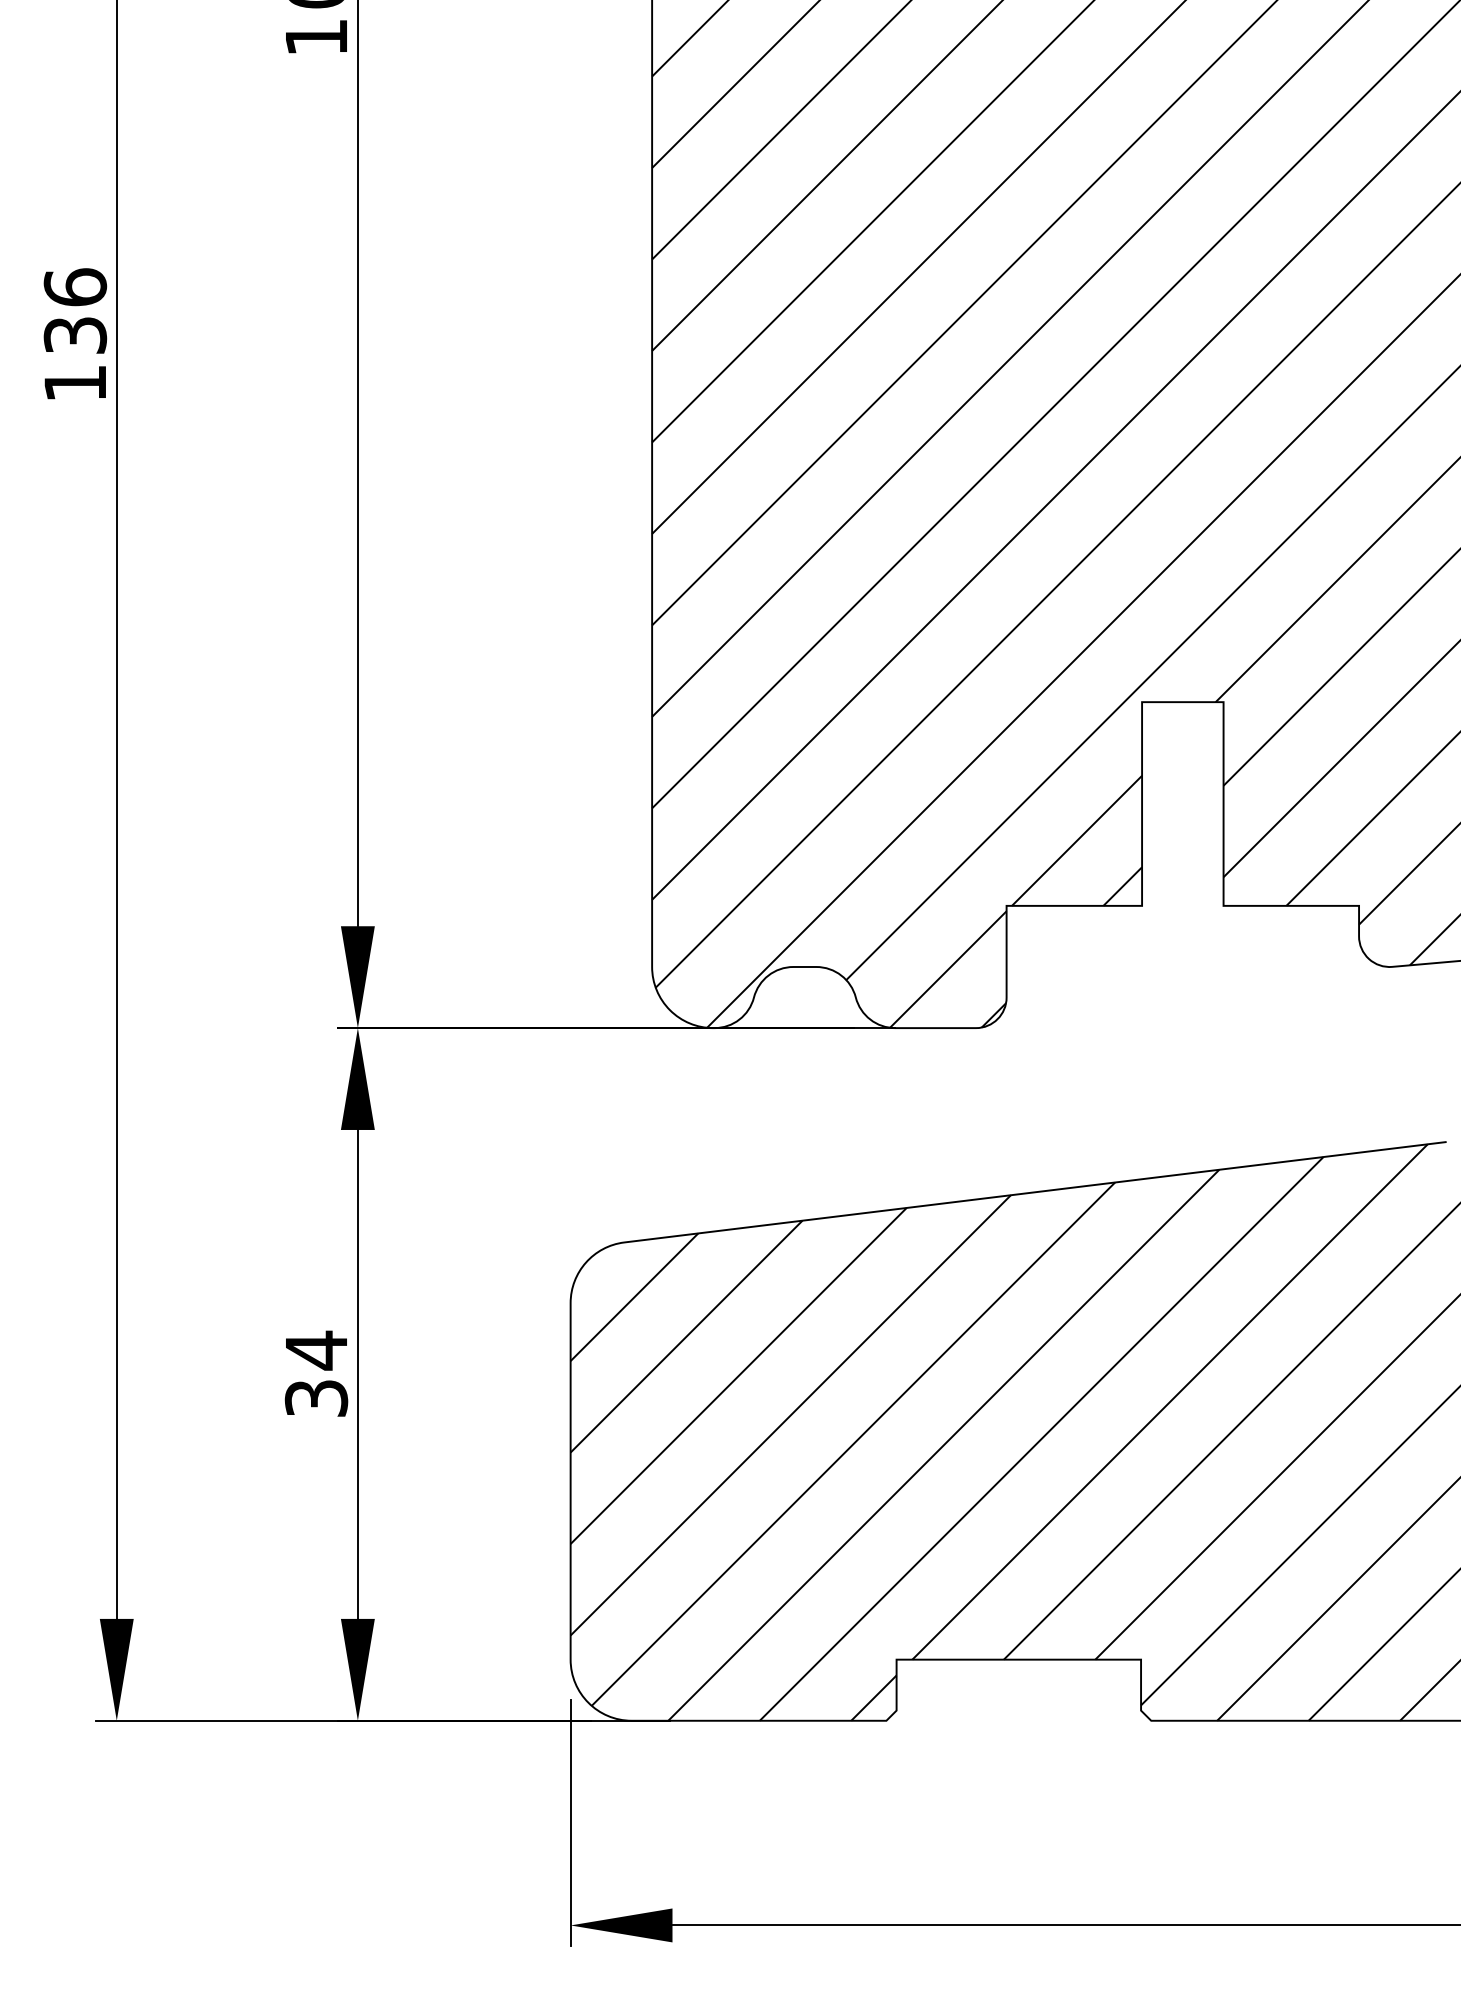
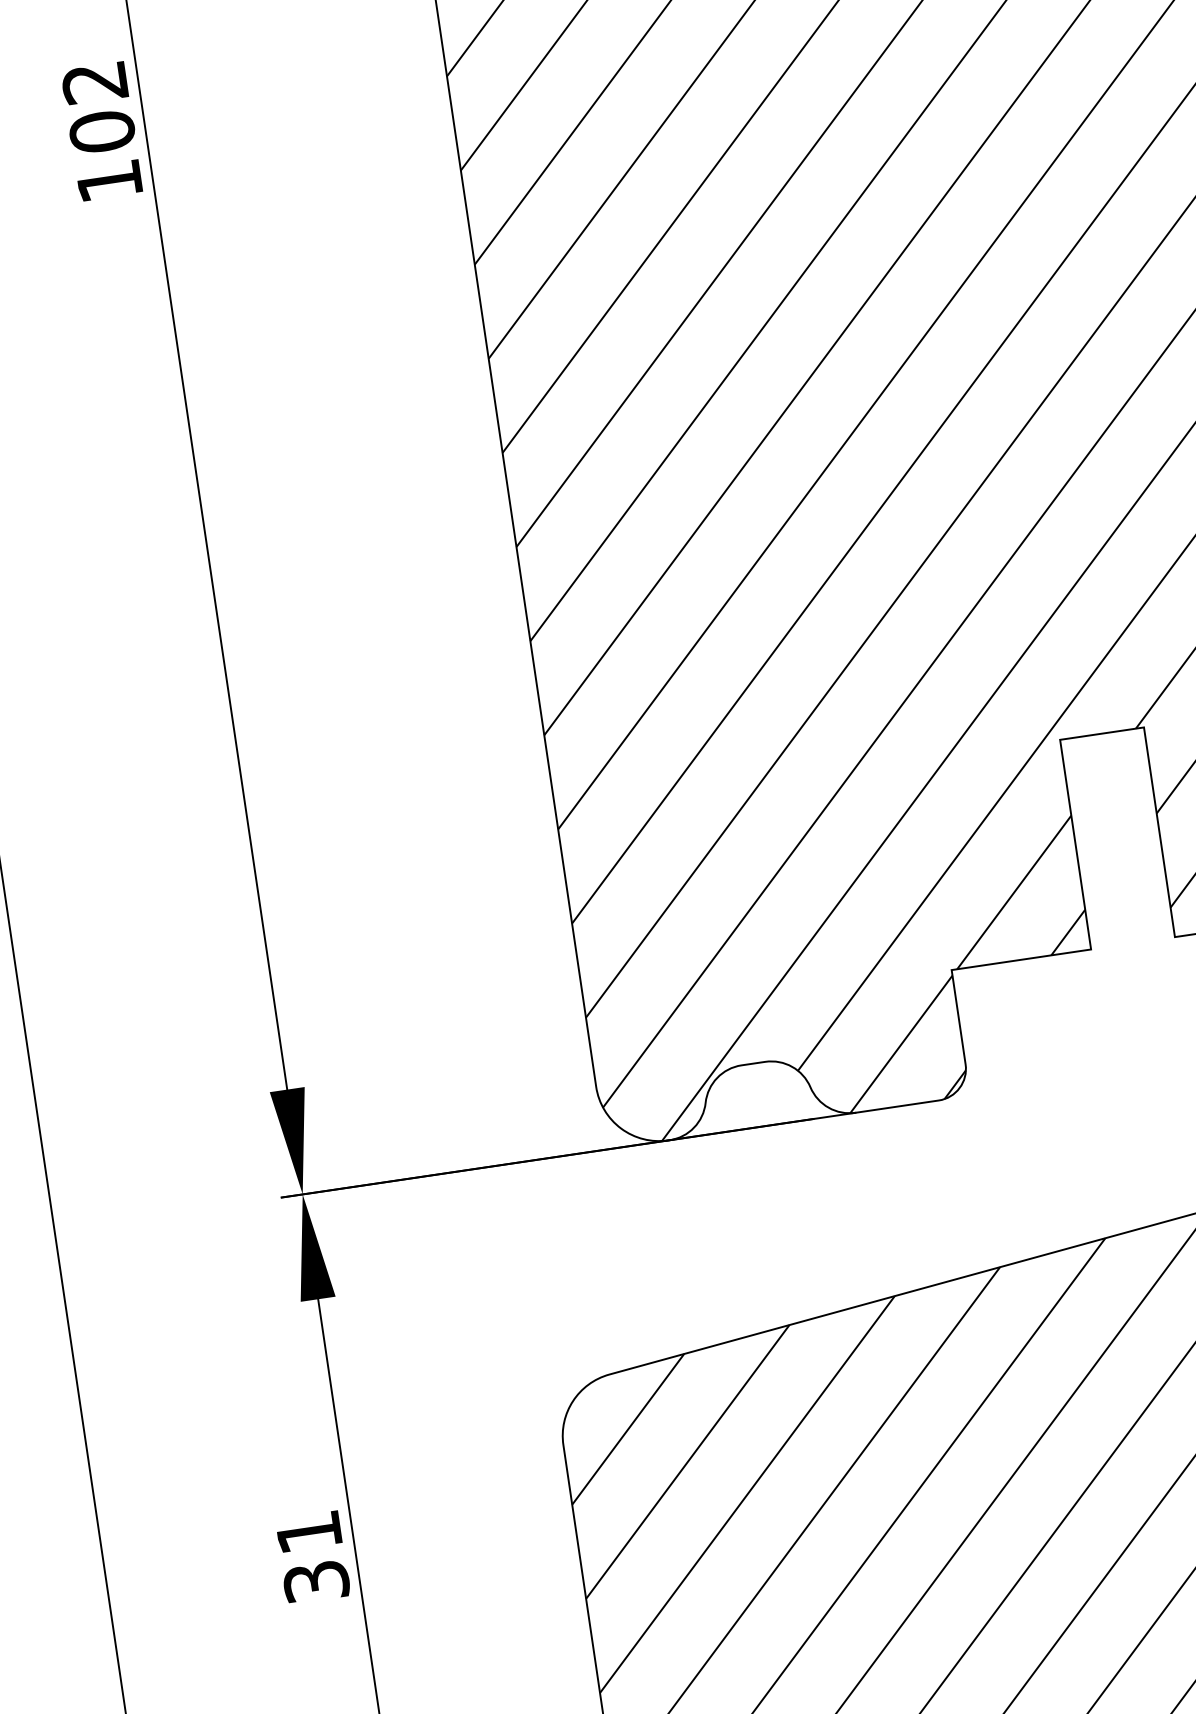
text: (316, 1350) -> (309, 1532), 34 -> 31

